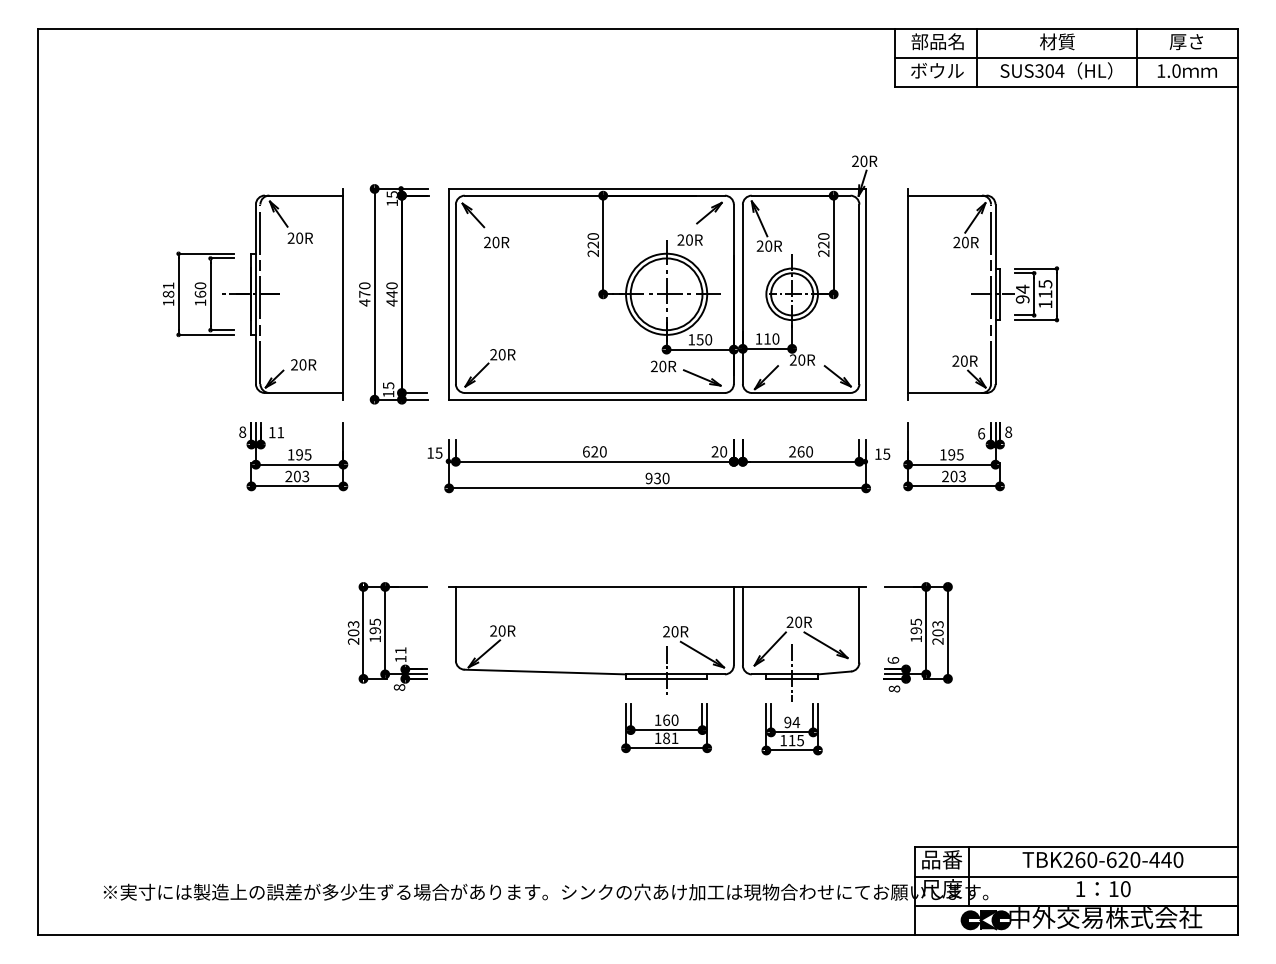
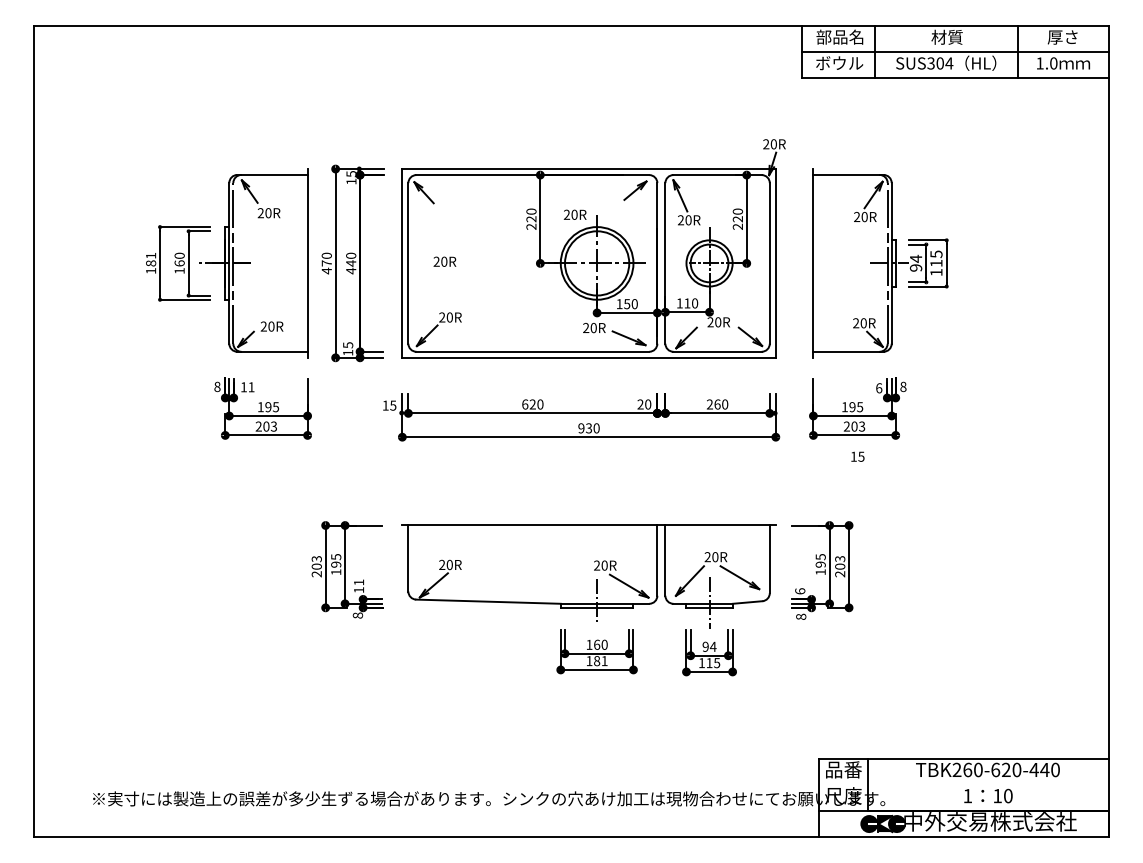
text: (689, 239) -> (574, 214), moved
text: (496, 242) -> (444, 261), moved
text: (882, 453) -> (857, 456), moved
line: (1075, 876) -> (963, 784), removed

